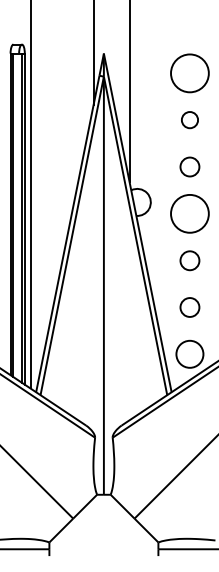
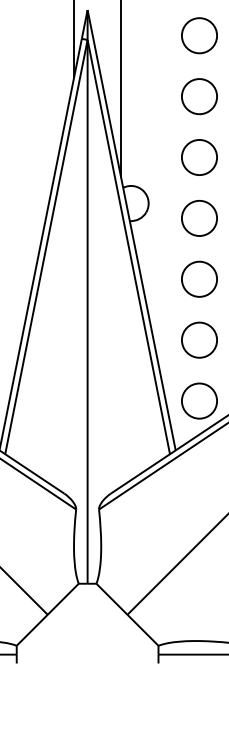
circle: (189, 72) -> (198, 34), size x0.71
circle: (189, 119) -> (198, 95), size x1.67
circle: (189, 166) -> (198, 156), size x1.43
circle: (189, 213) -> (198, 217), size x0.71
circle: (189, 260) -> (198, 279), size x1.43
circle: (189, 307) -> (198, 340), size x1.43

